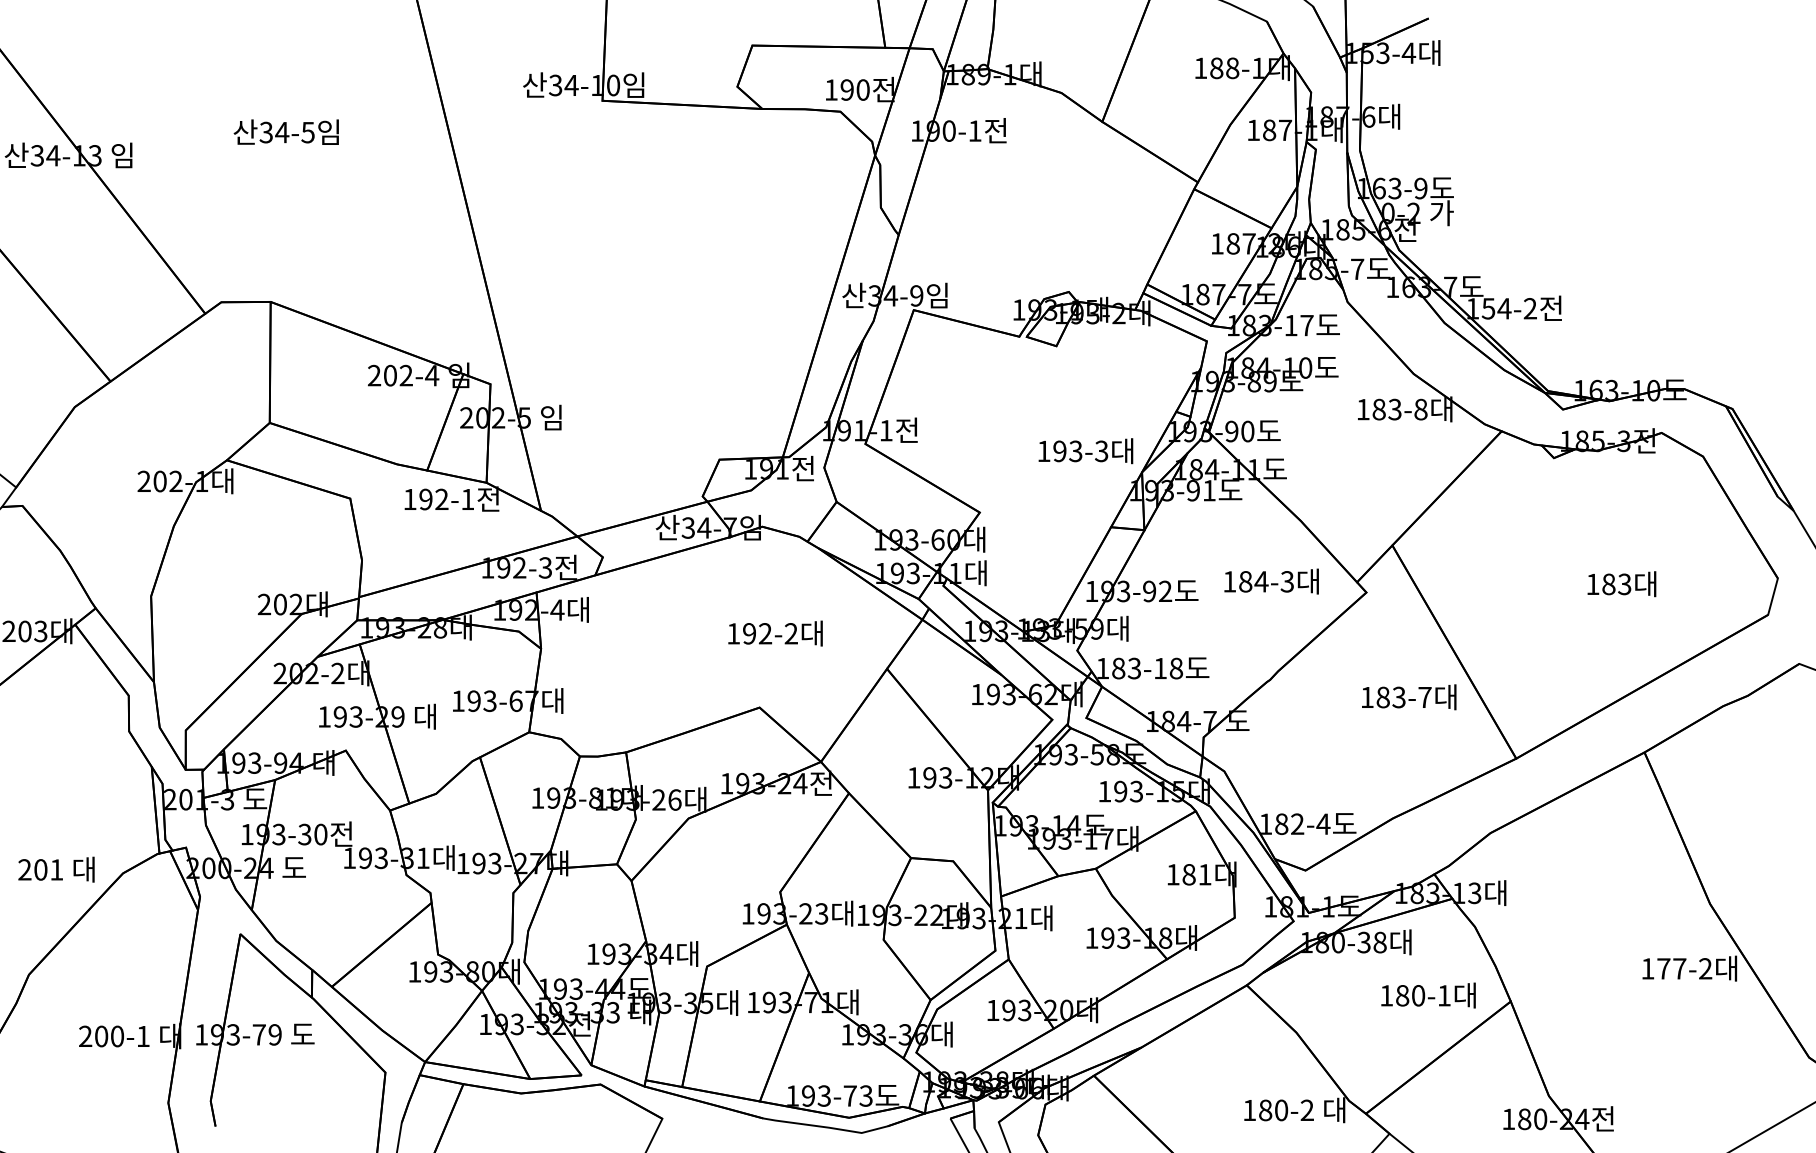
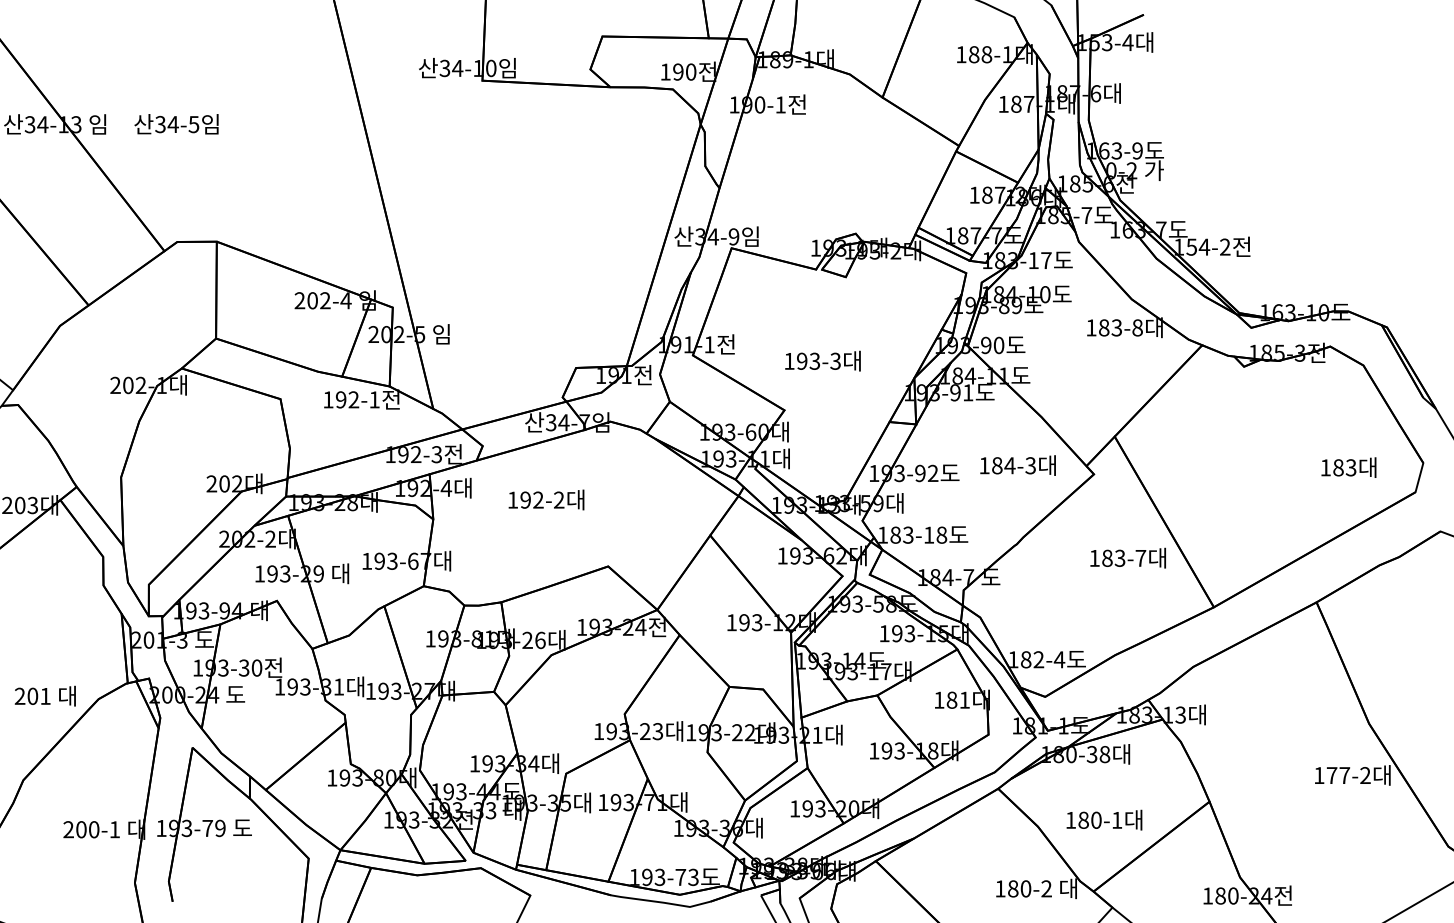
text: (285, 131) -> (175, 123), moved
text: (1085, 451) -> (822, 361), moved
text: (1621, 584) -> (1348, 467), moved
text: (775, 633) -> (546, 499), moved
text: (1428, 995) -> (1104, 820), moved

